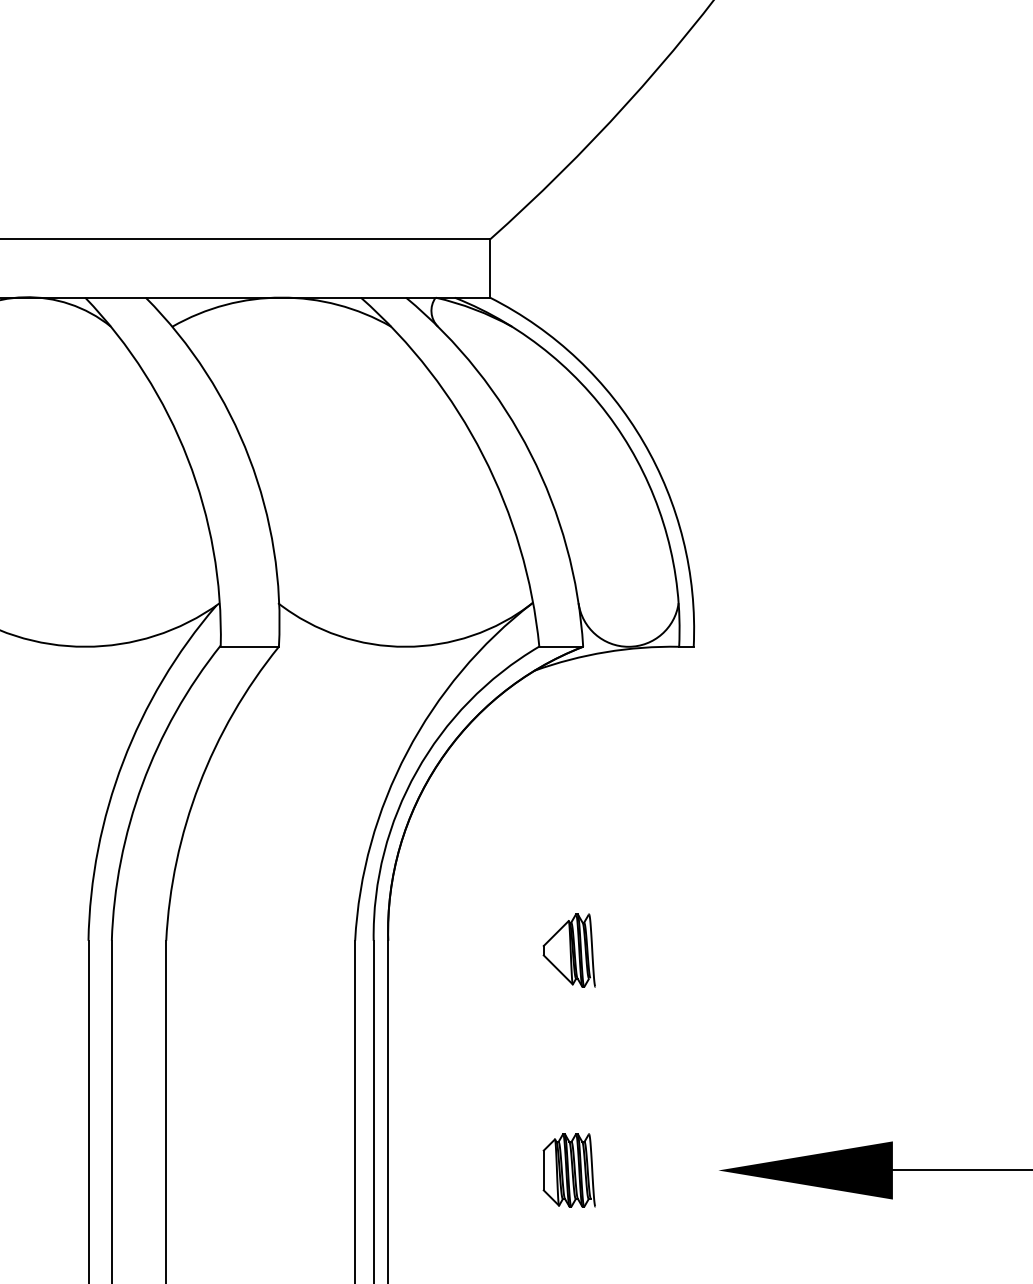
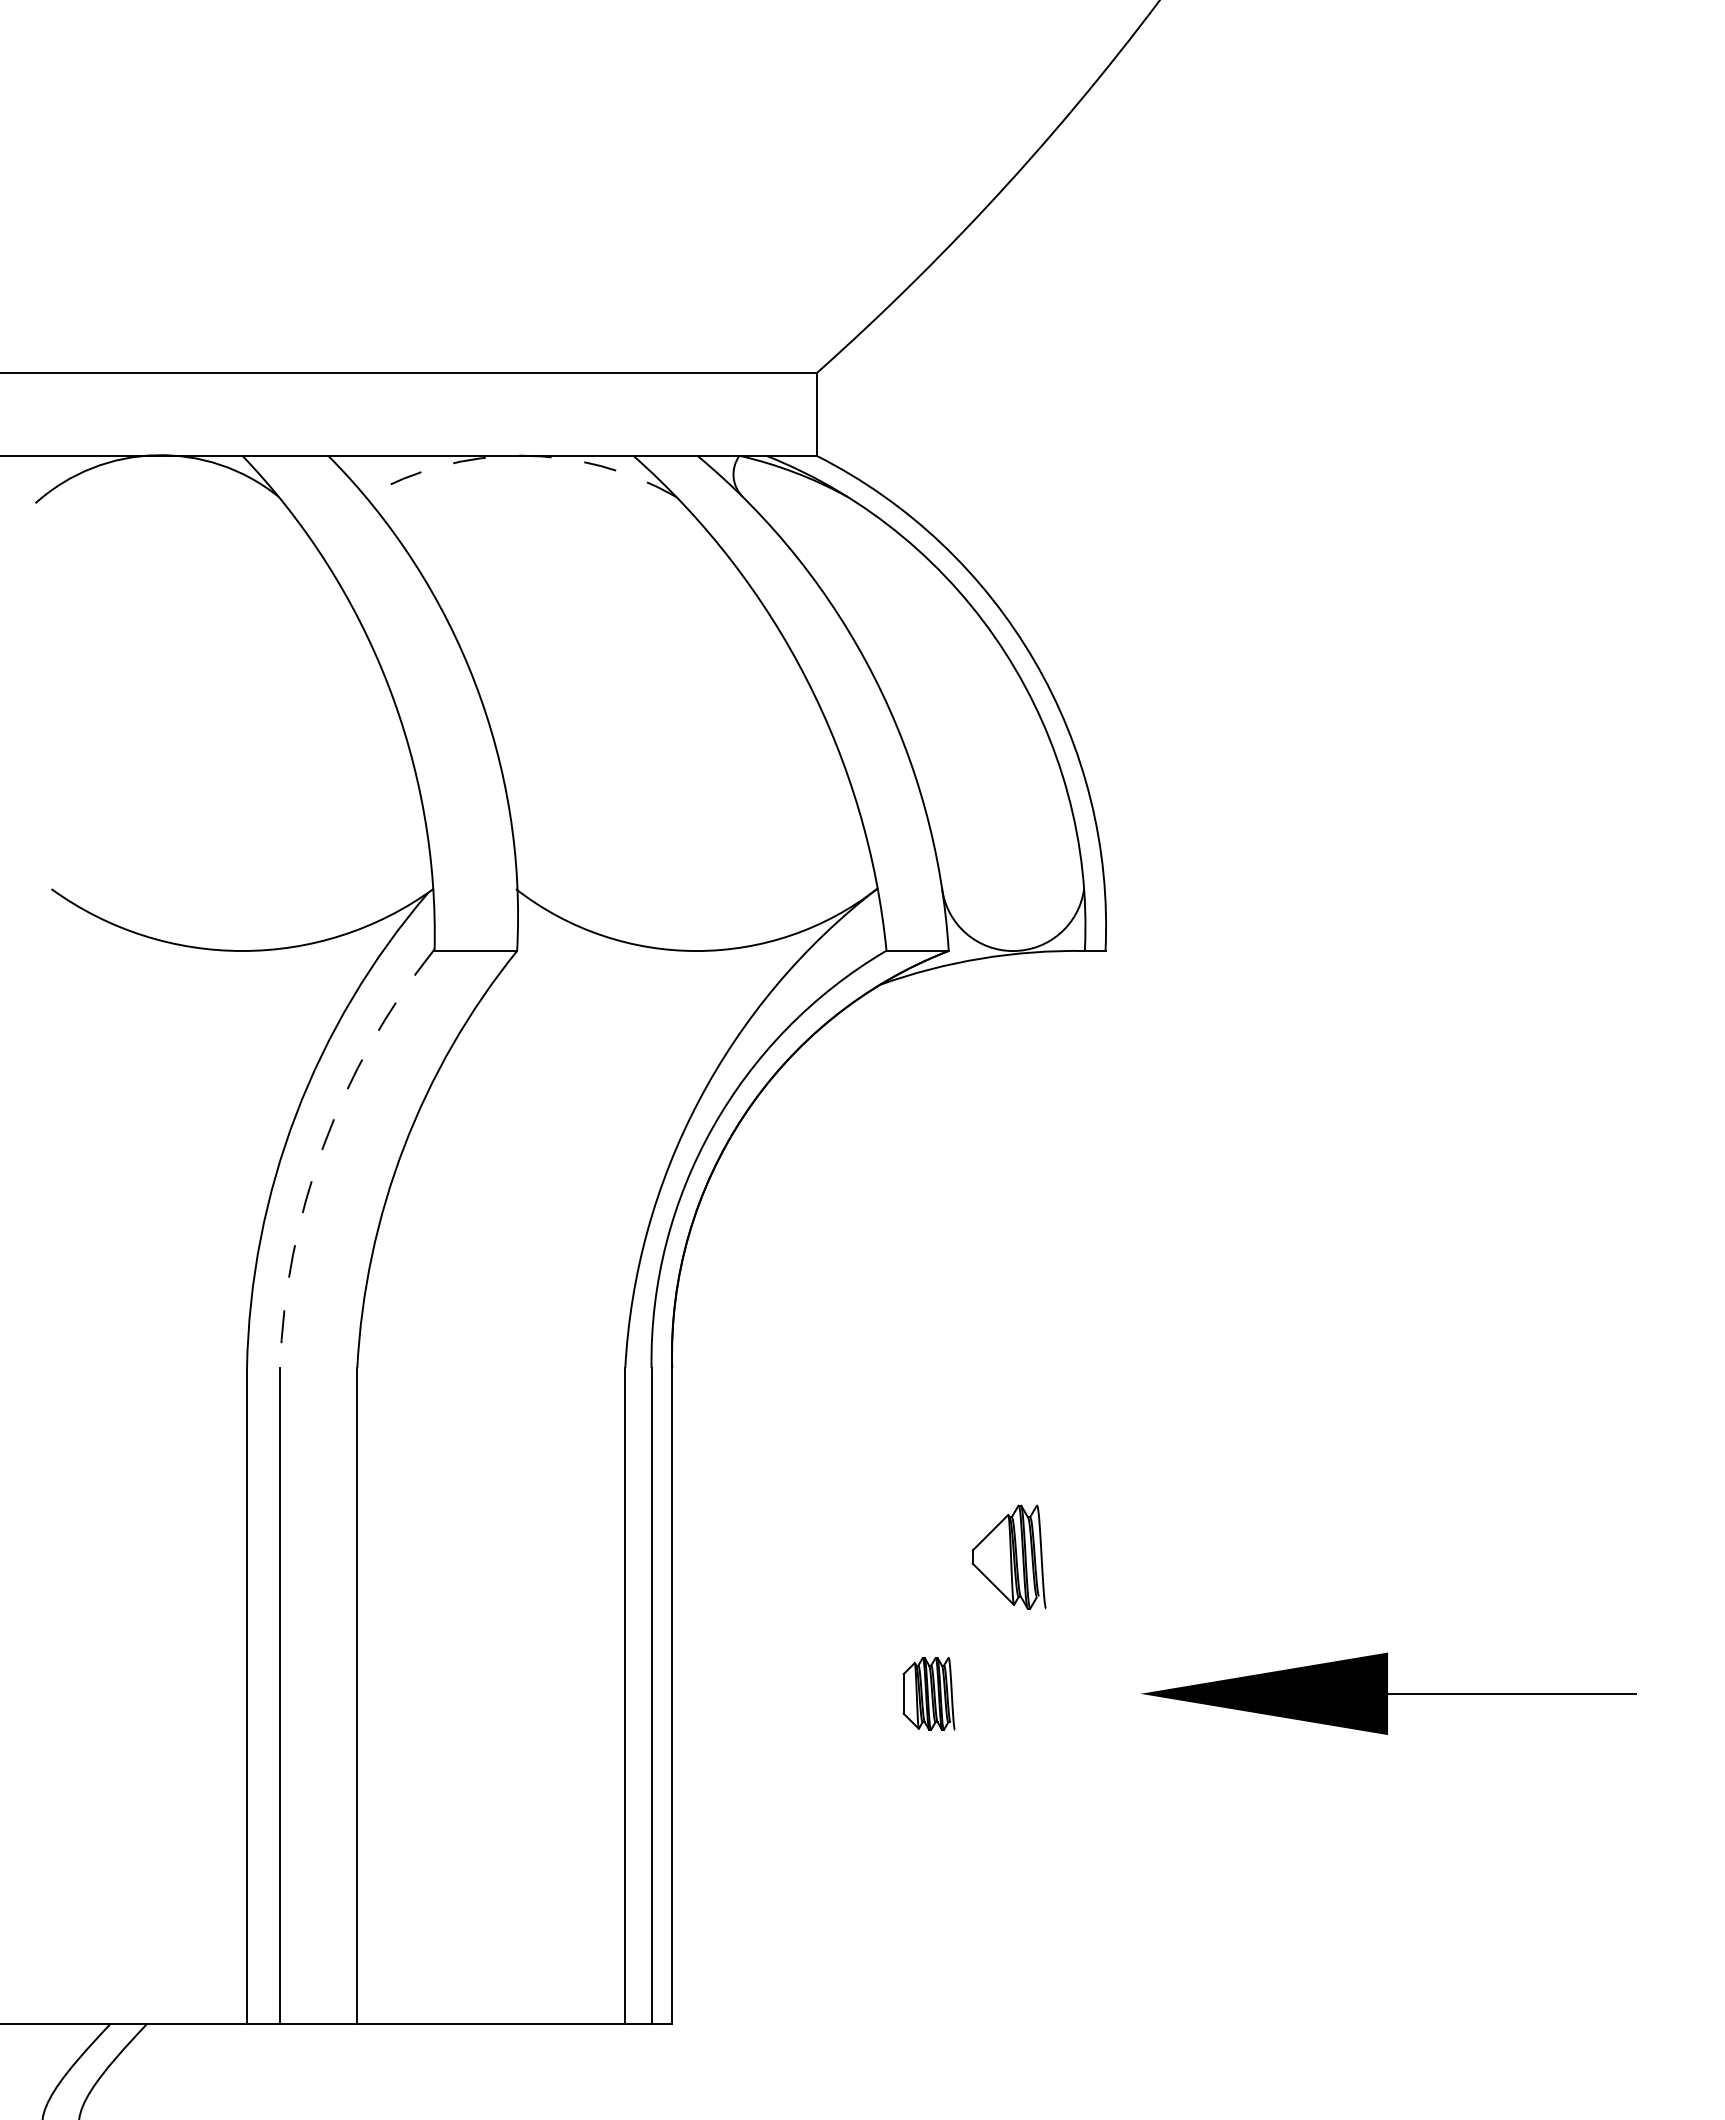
arc: (281, 297) -> (521, 455), solid -> dashed
arc: (142, 784) -> (323, 1146), solid -> dashed
part: (568, 950) -> (1008, 1556), moved
part: (568, 1170) -> (928, 1693), size x0.7

